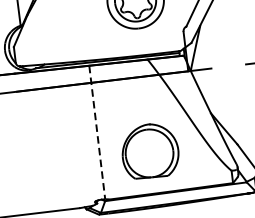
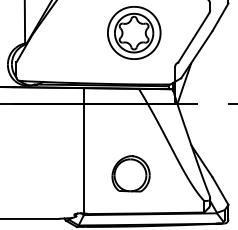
line: (97, 132) -> (84, 150), dashed -> solid
part: (149, 150) -> (130, 173), size x0.71

